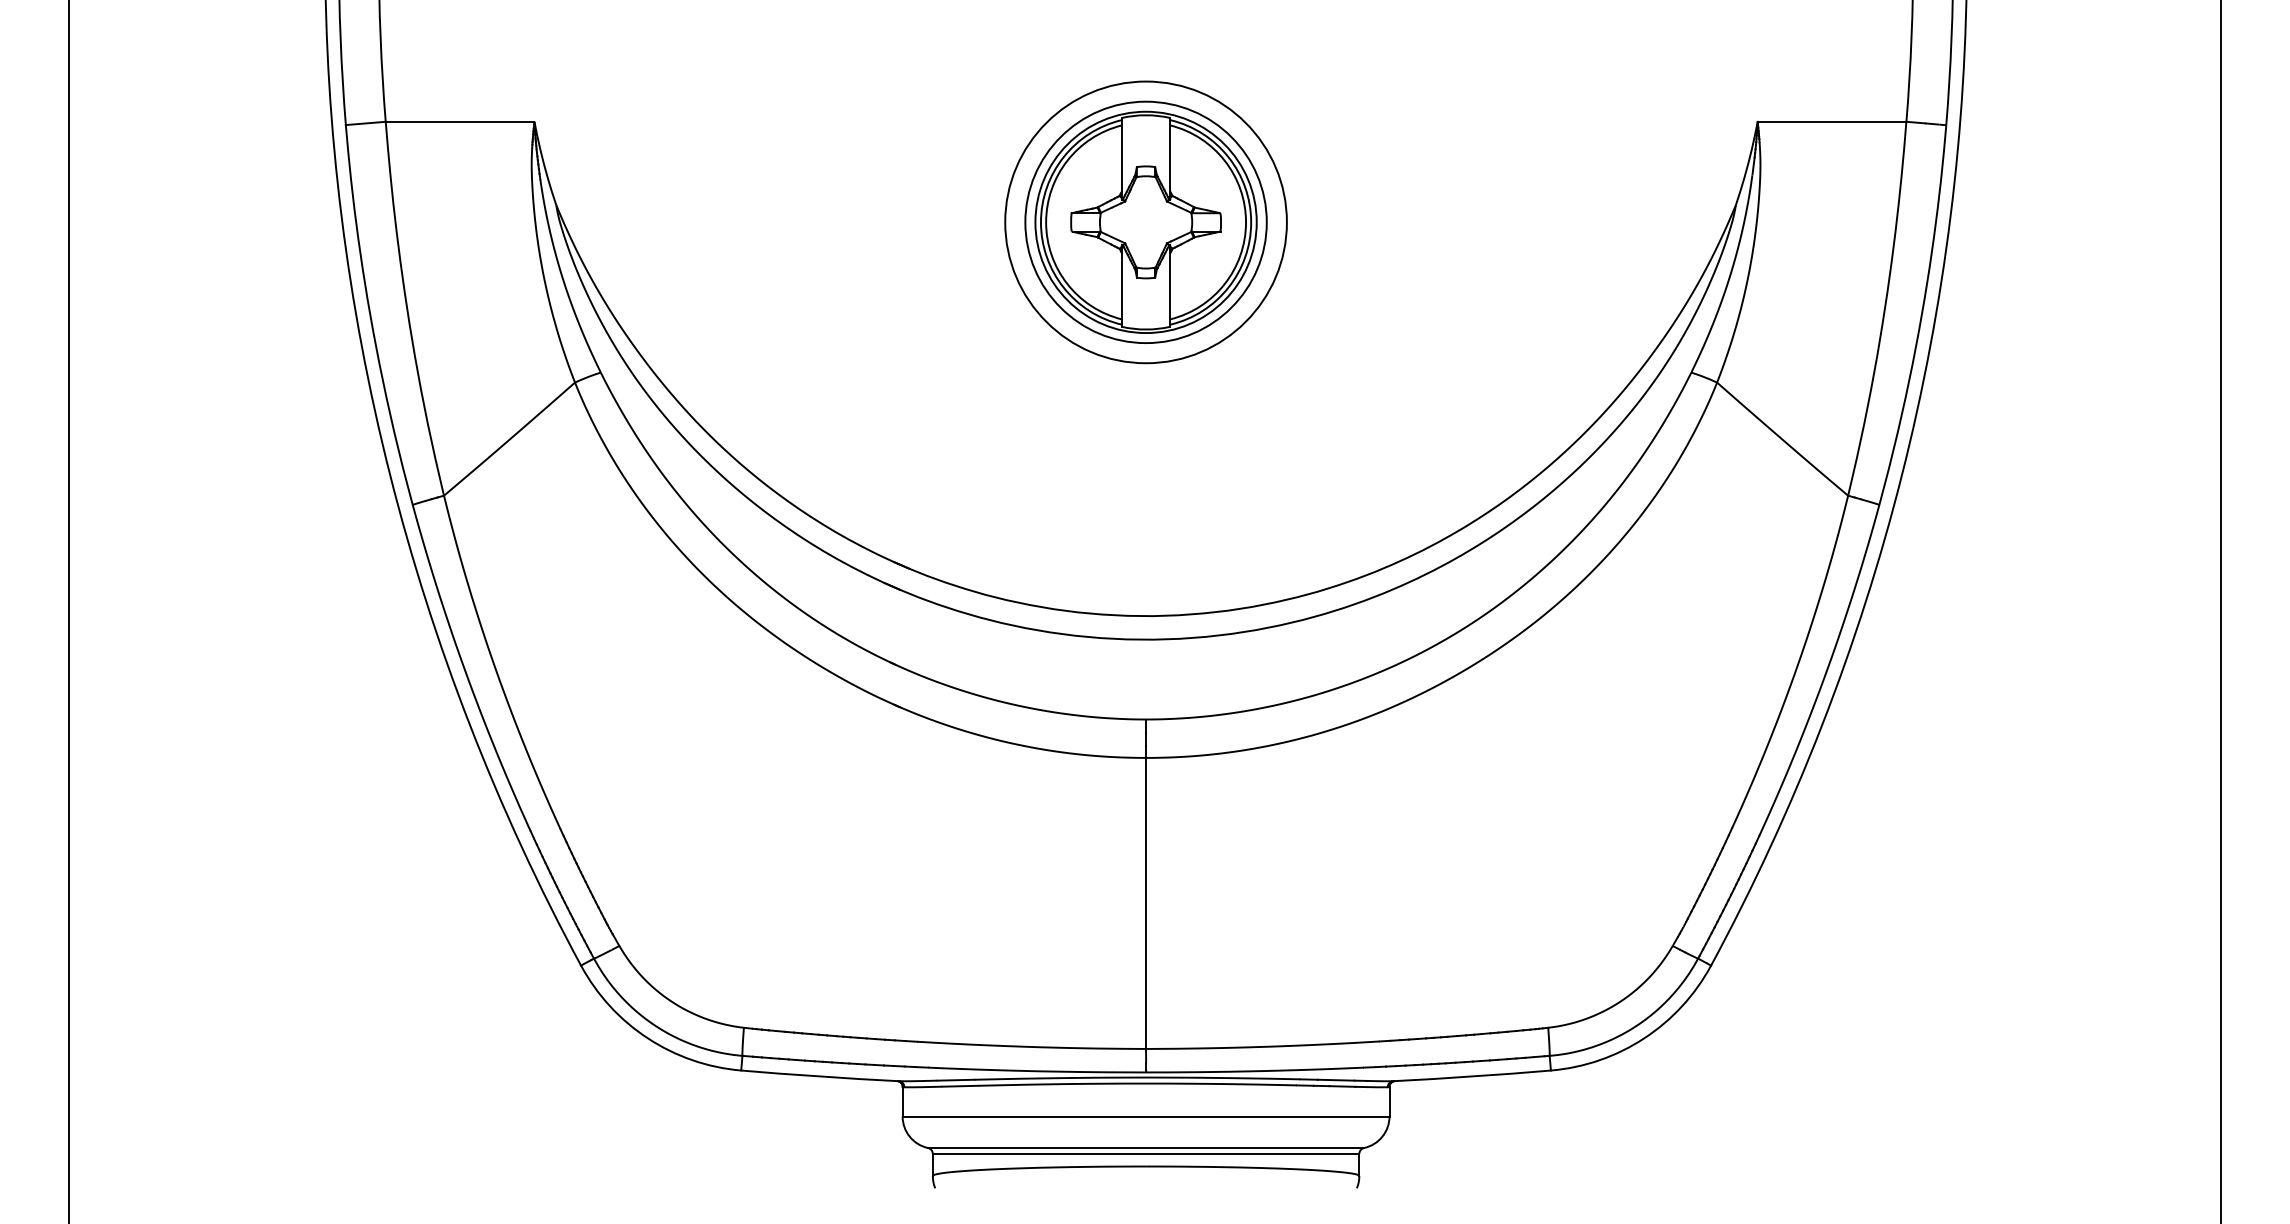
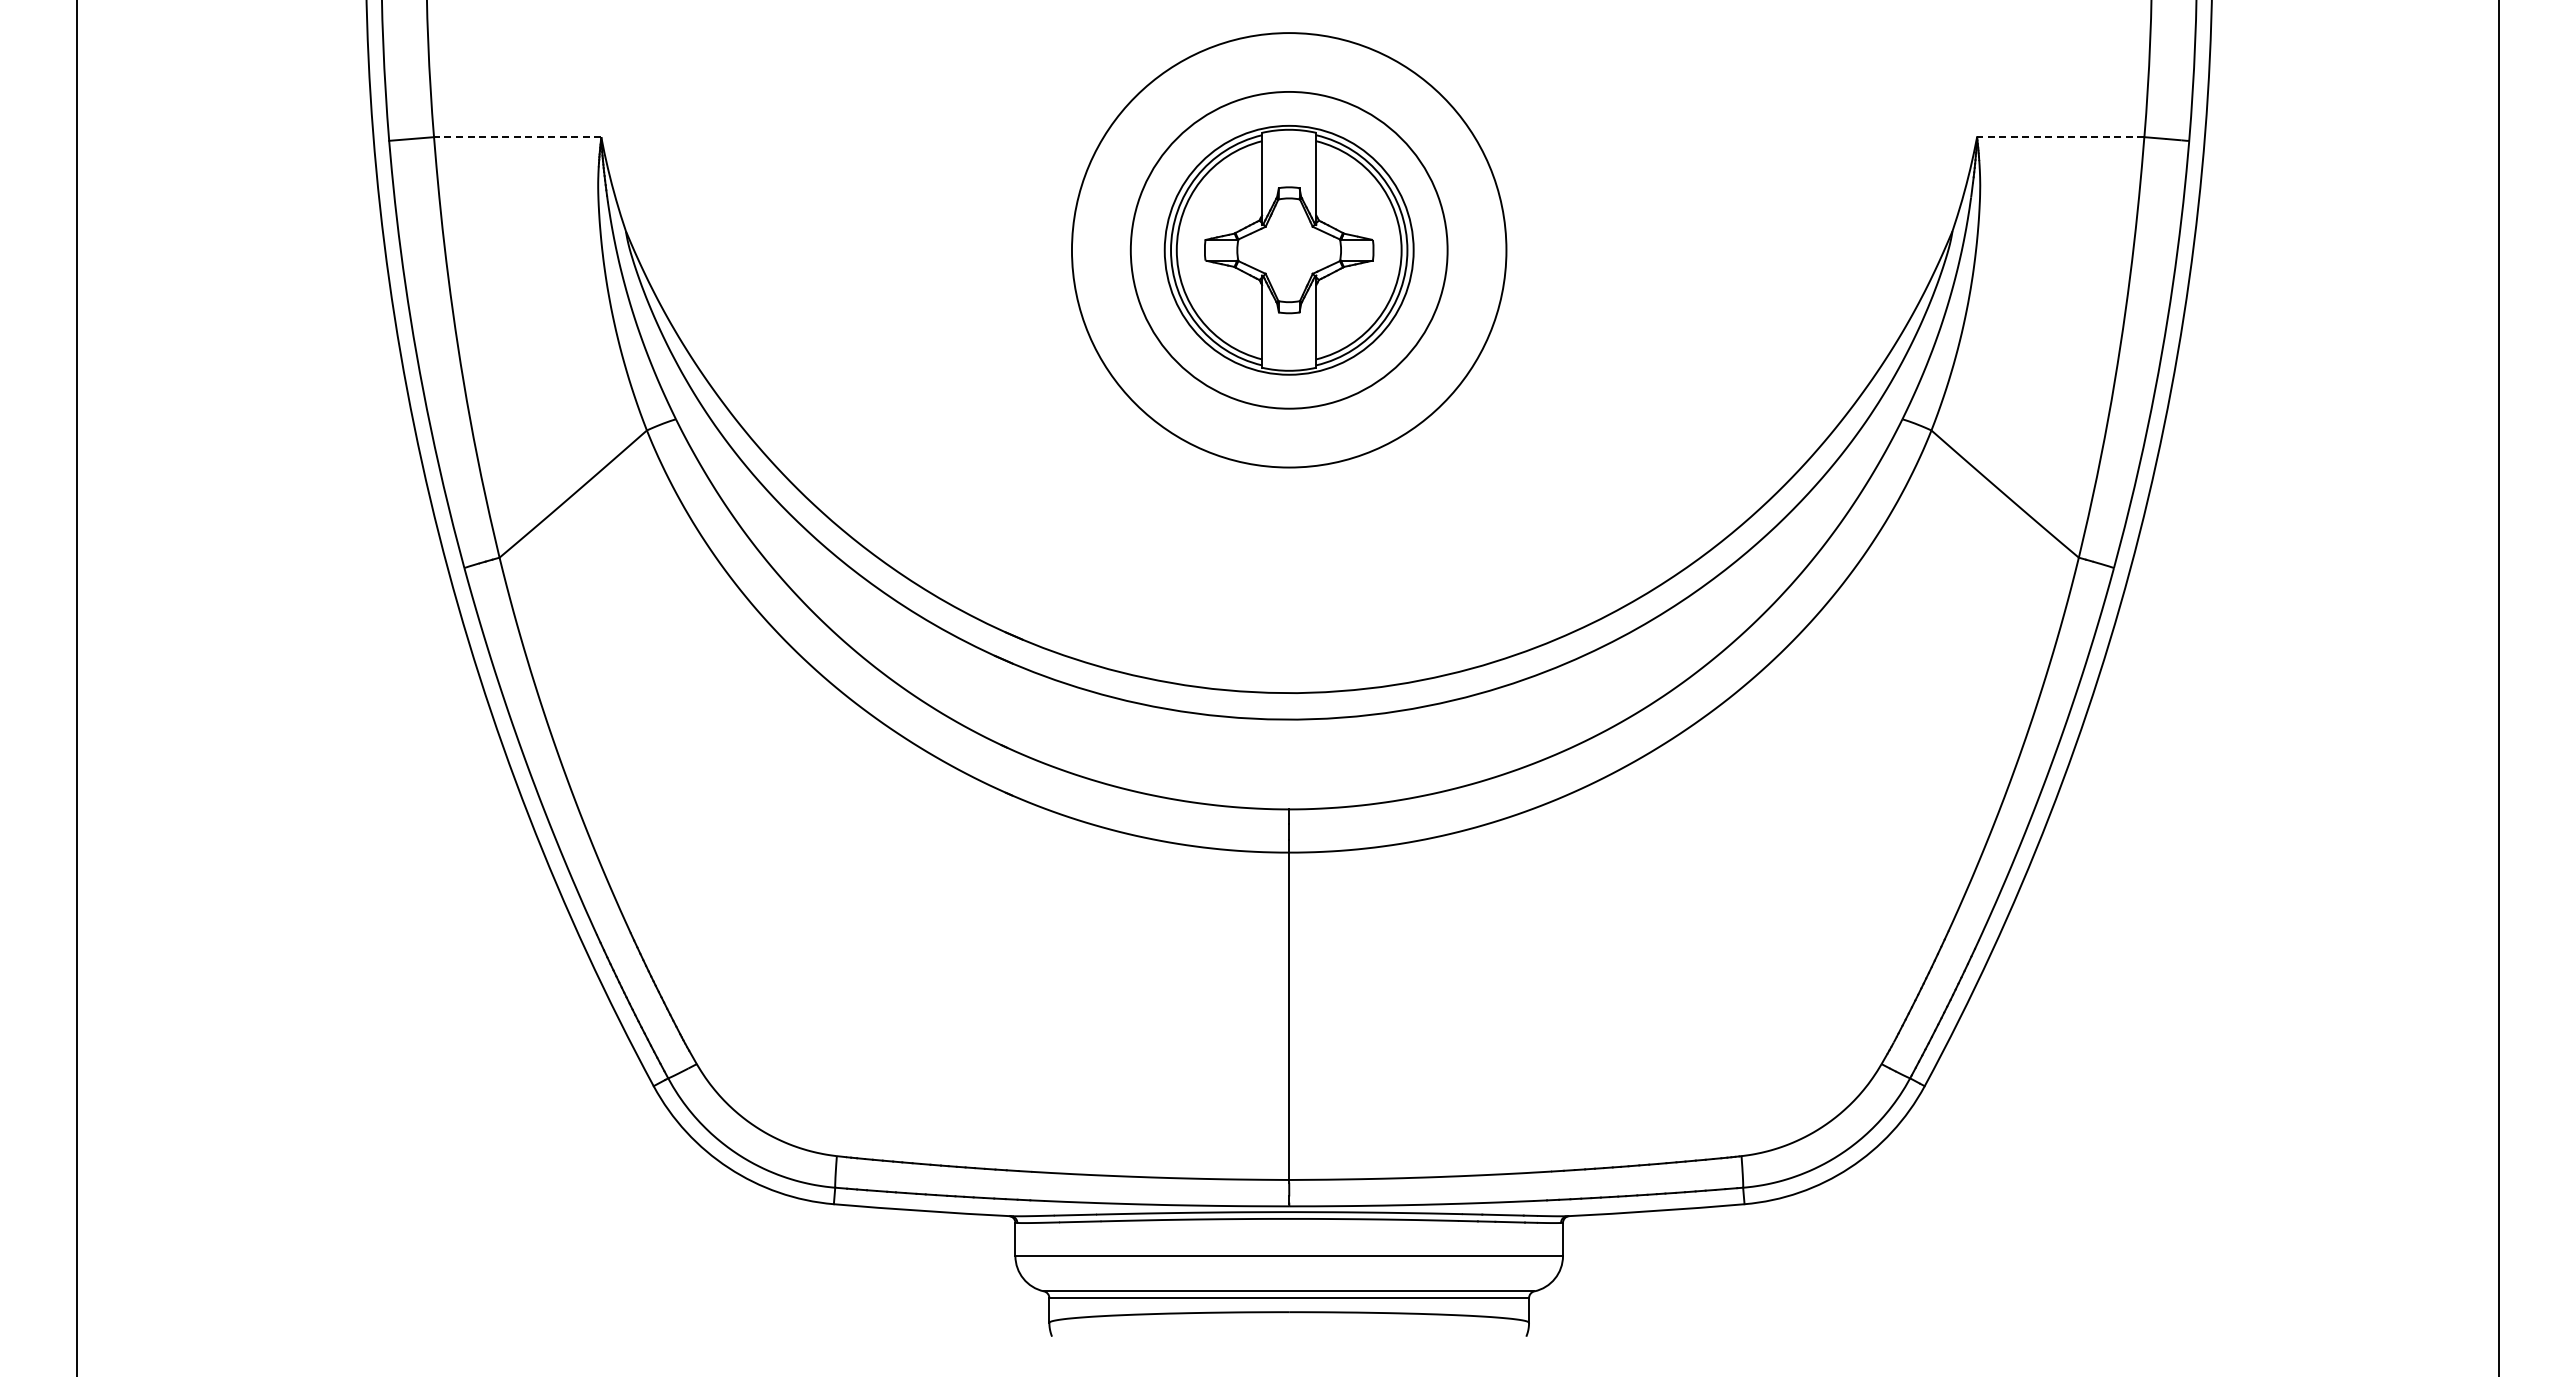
line: (459, 122) -> (517, 137), solid -> dashed
line: (1831, 122) -> (2060, 137), solid -> dashed
circle: (1145, 222) -> (1288, 250), size x1.6

